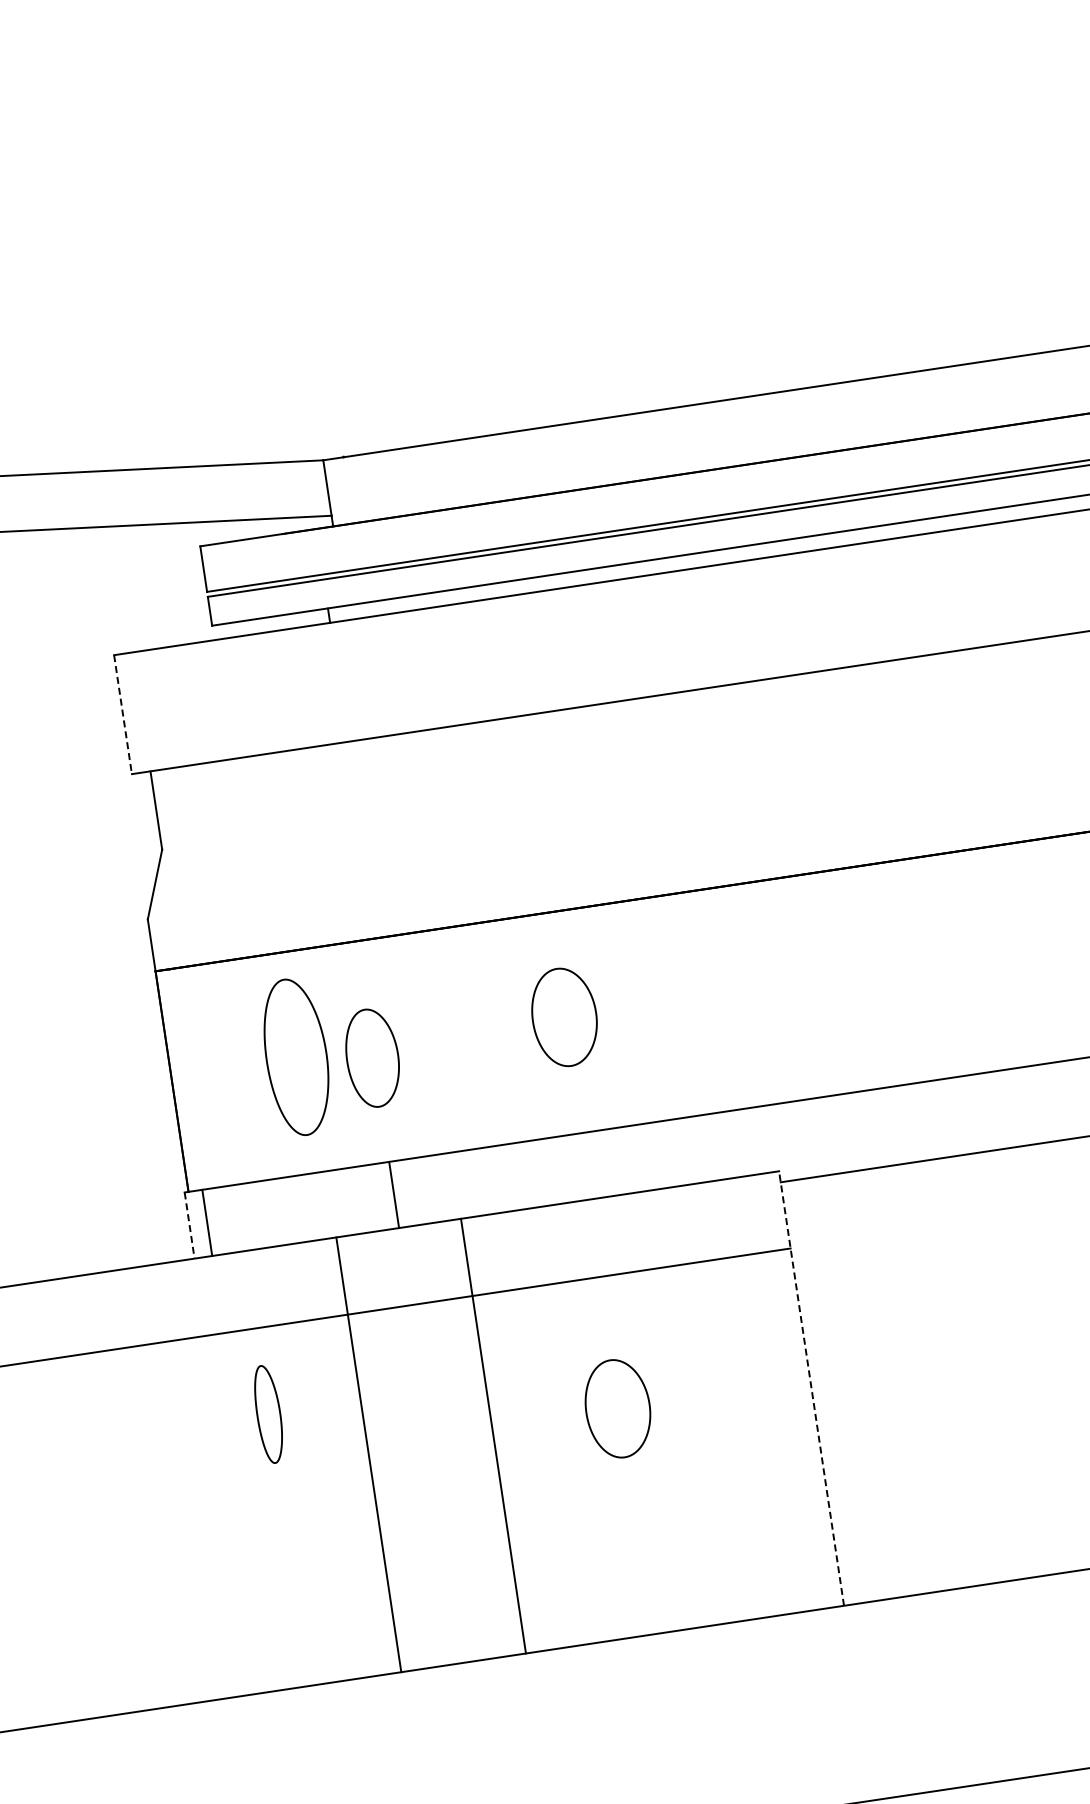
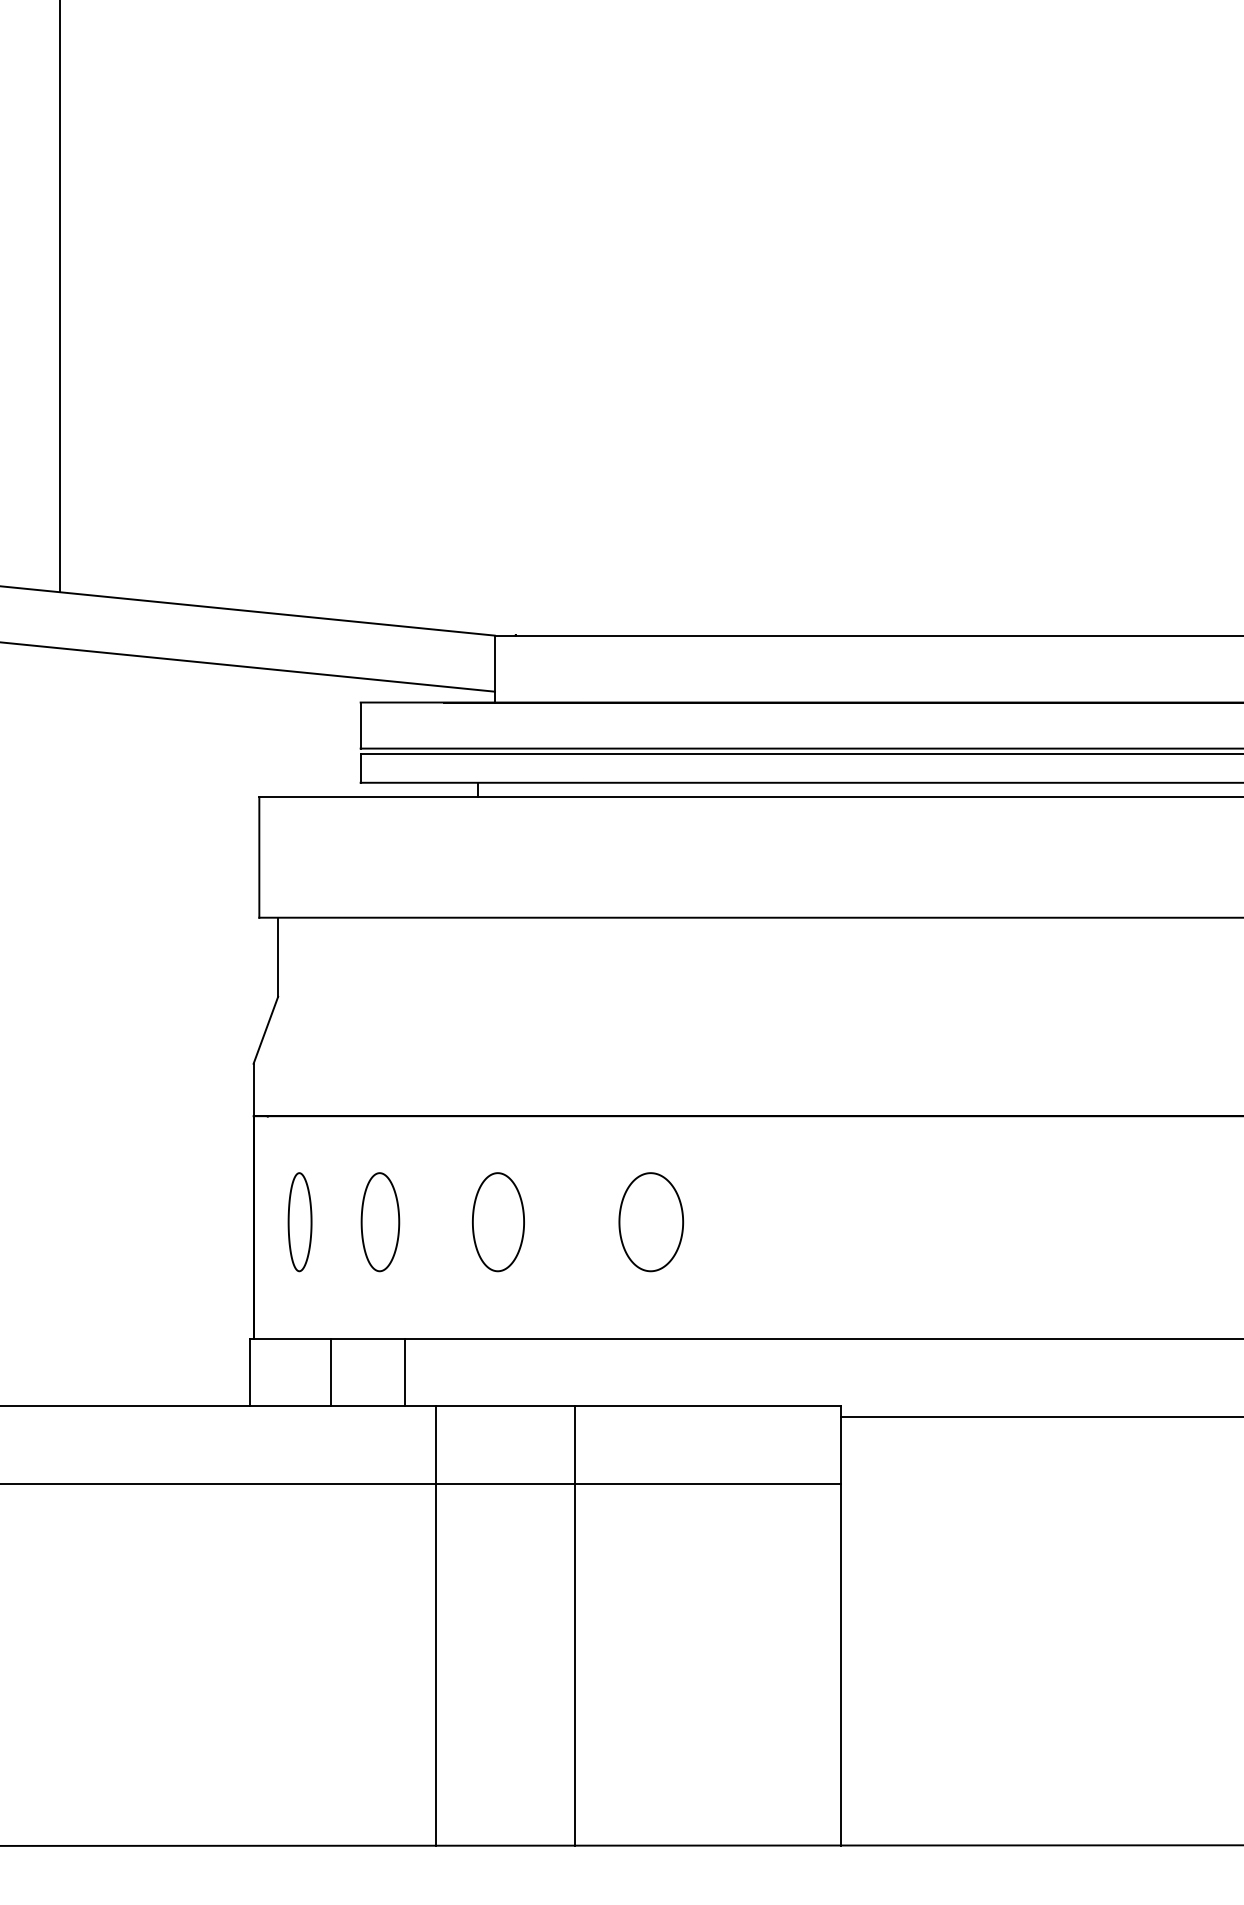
line: (123, 715) -> (259, 858), dashed -> solid
part: (296, 1057) -> (380, 1222), size x0.62
part: (372, 1058) -> (498, 1222), moved
line: (394, 1194) -> (405, 1372), moved
line: (207, 1222) -> (330, 1372), moved
line: (189, 1226) -> (249, 1373), dashed -> solid
line: (811, 1388) -> (840, 1625), dashed -> solid
part: (618, 1409) -> (646, 1617), removed
part: (268, 1414) -> (299, 1222), moved
line: (493, 1435) -> (575, 1625), moved
line: (369, 1454) -> (436, 1625), moved

